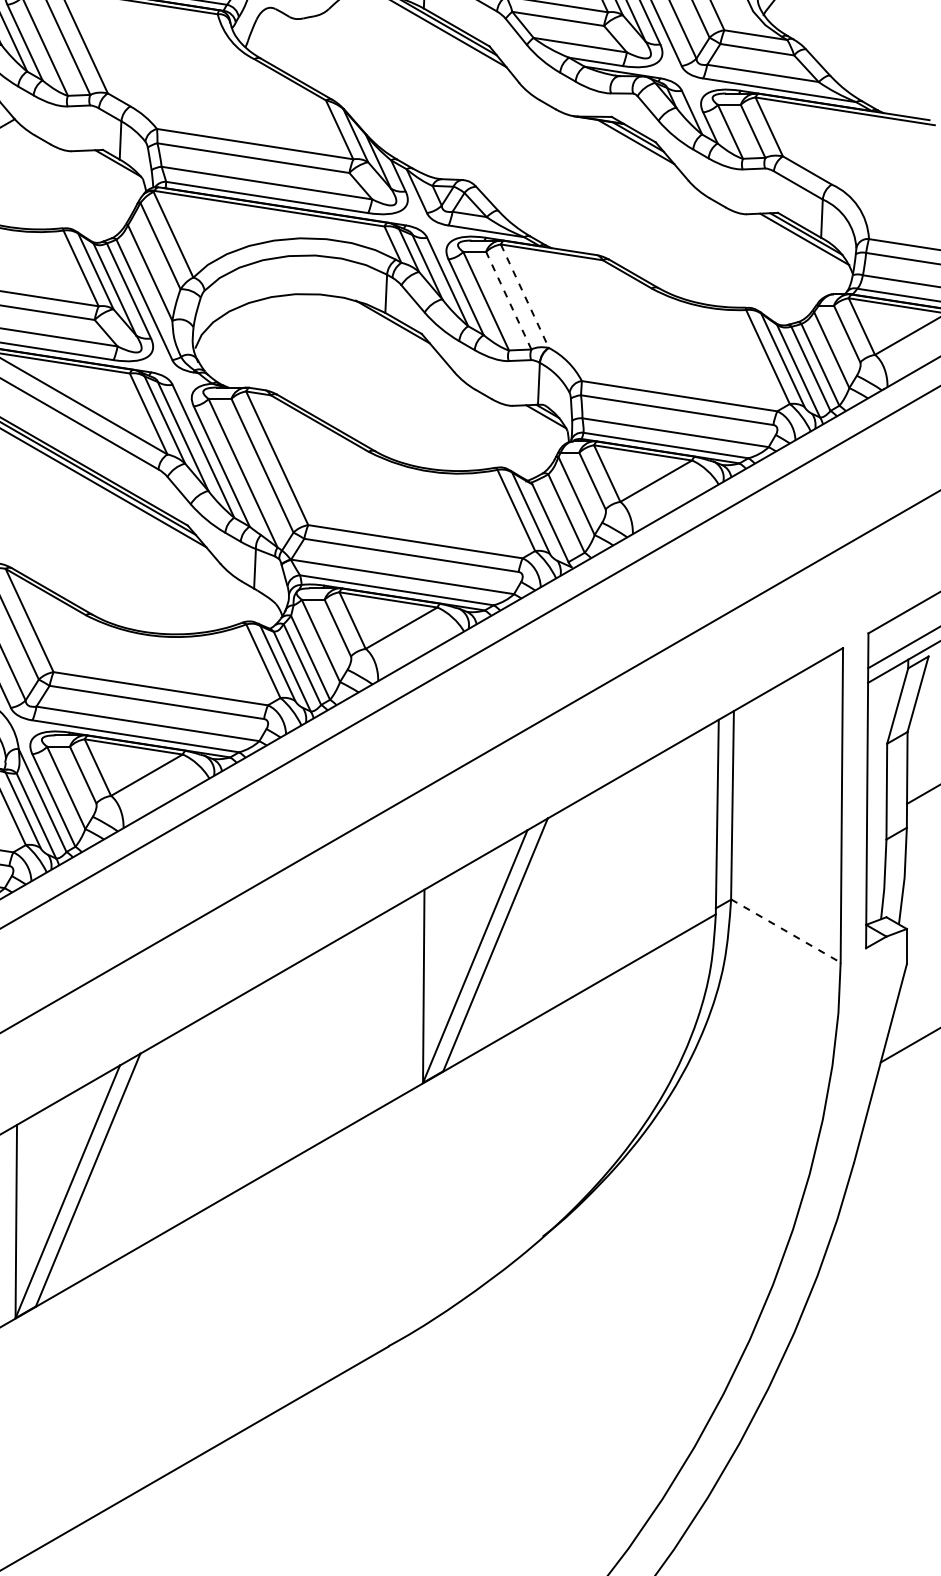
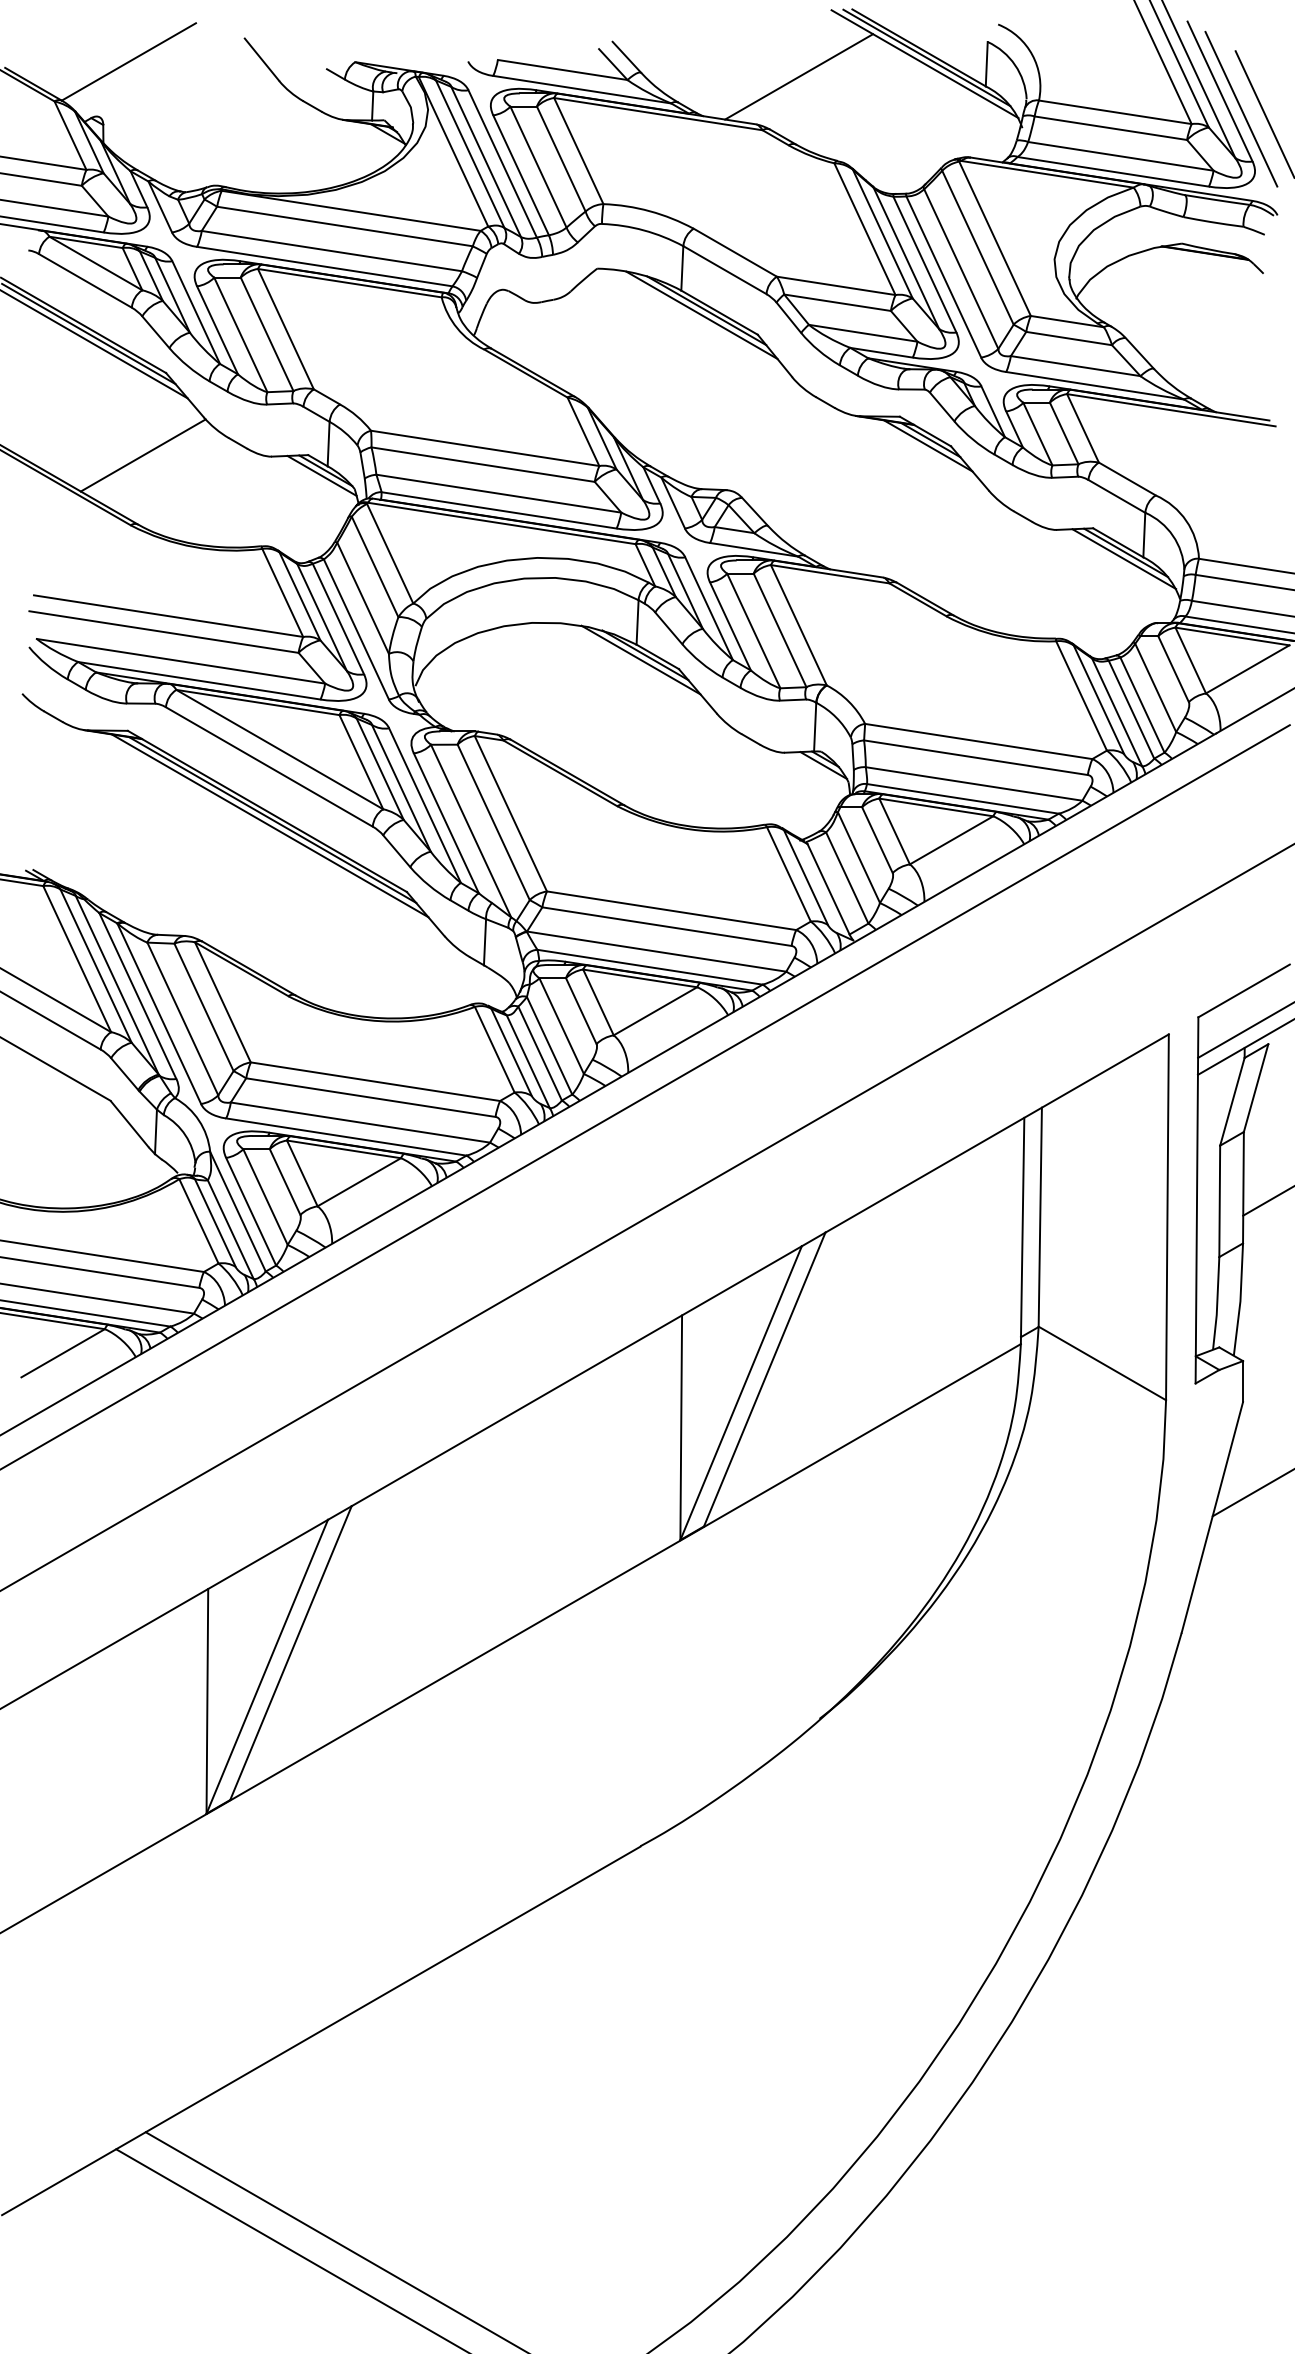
line: (114, 167) -> (321, 475), added
line: (525, 296) -> (799, 625), dashed -> solid
line: (509, 300) -> (780, 630), dashed -> solid
line: (388, 325) -> (640, 659), added
line: (786, 931) -> (1102, 1363), dashed -> solid

